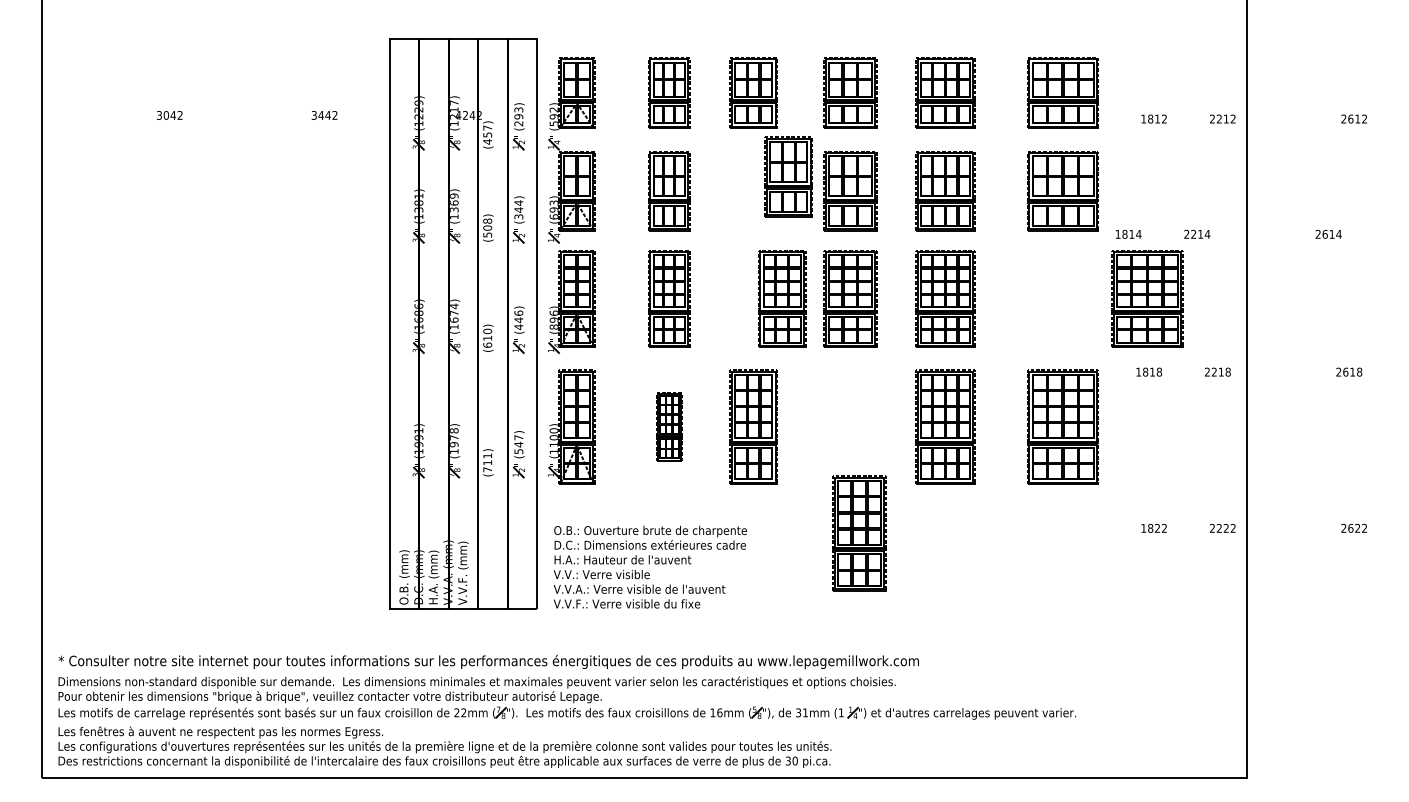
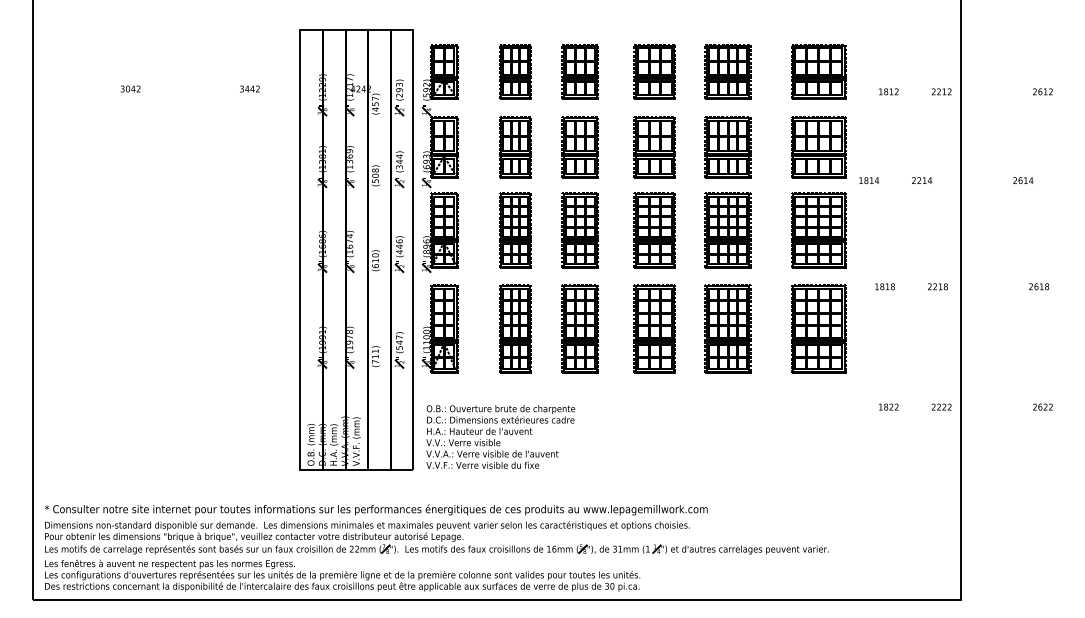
part: (787, 177) -> (579, 147), moved
part: (781, 299) -> (579, 230), moved
part: (1147, 299) -> (818, 230), moved
part: (669, 426) -> (515, 328), size x1.67
part: (858, 532) -> (654, 328), moved

